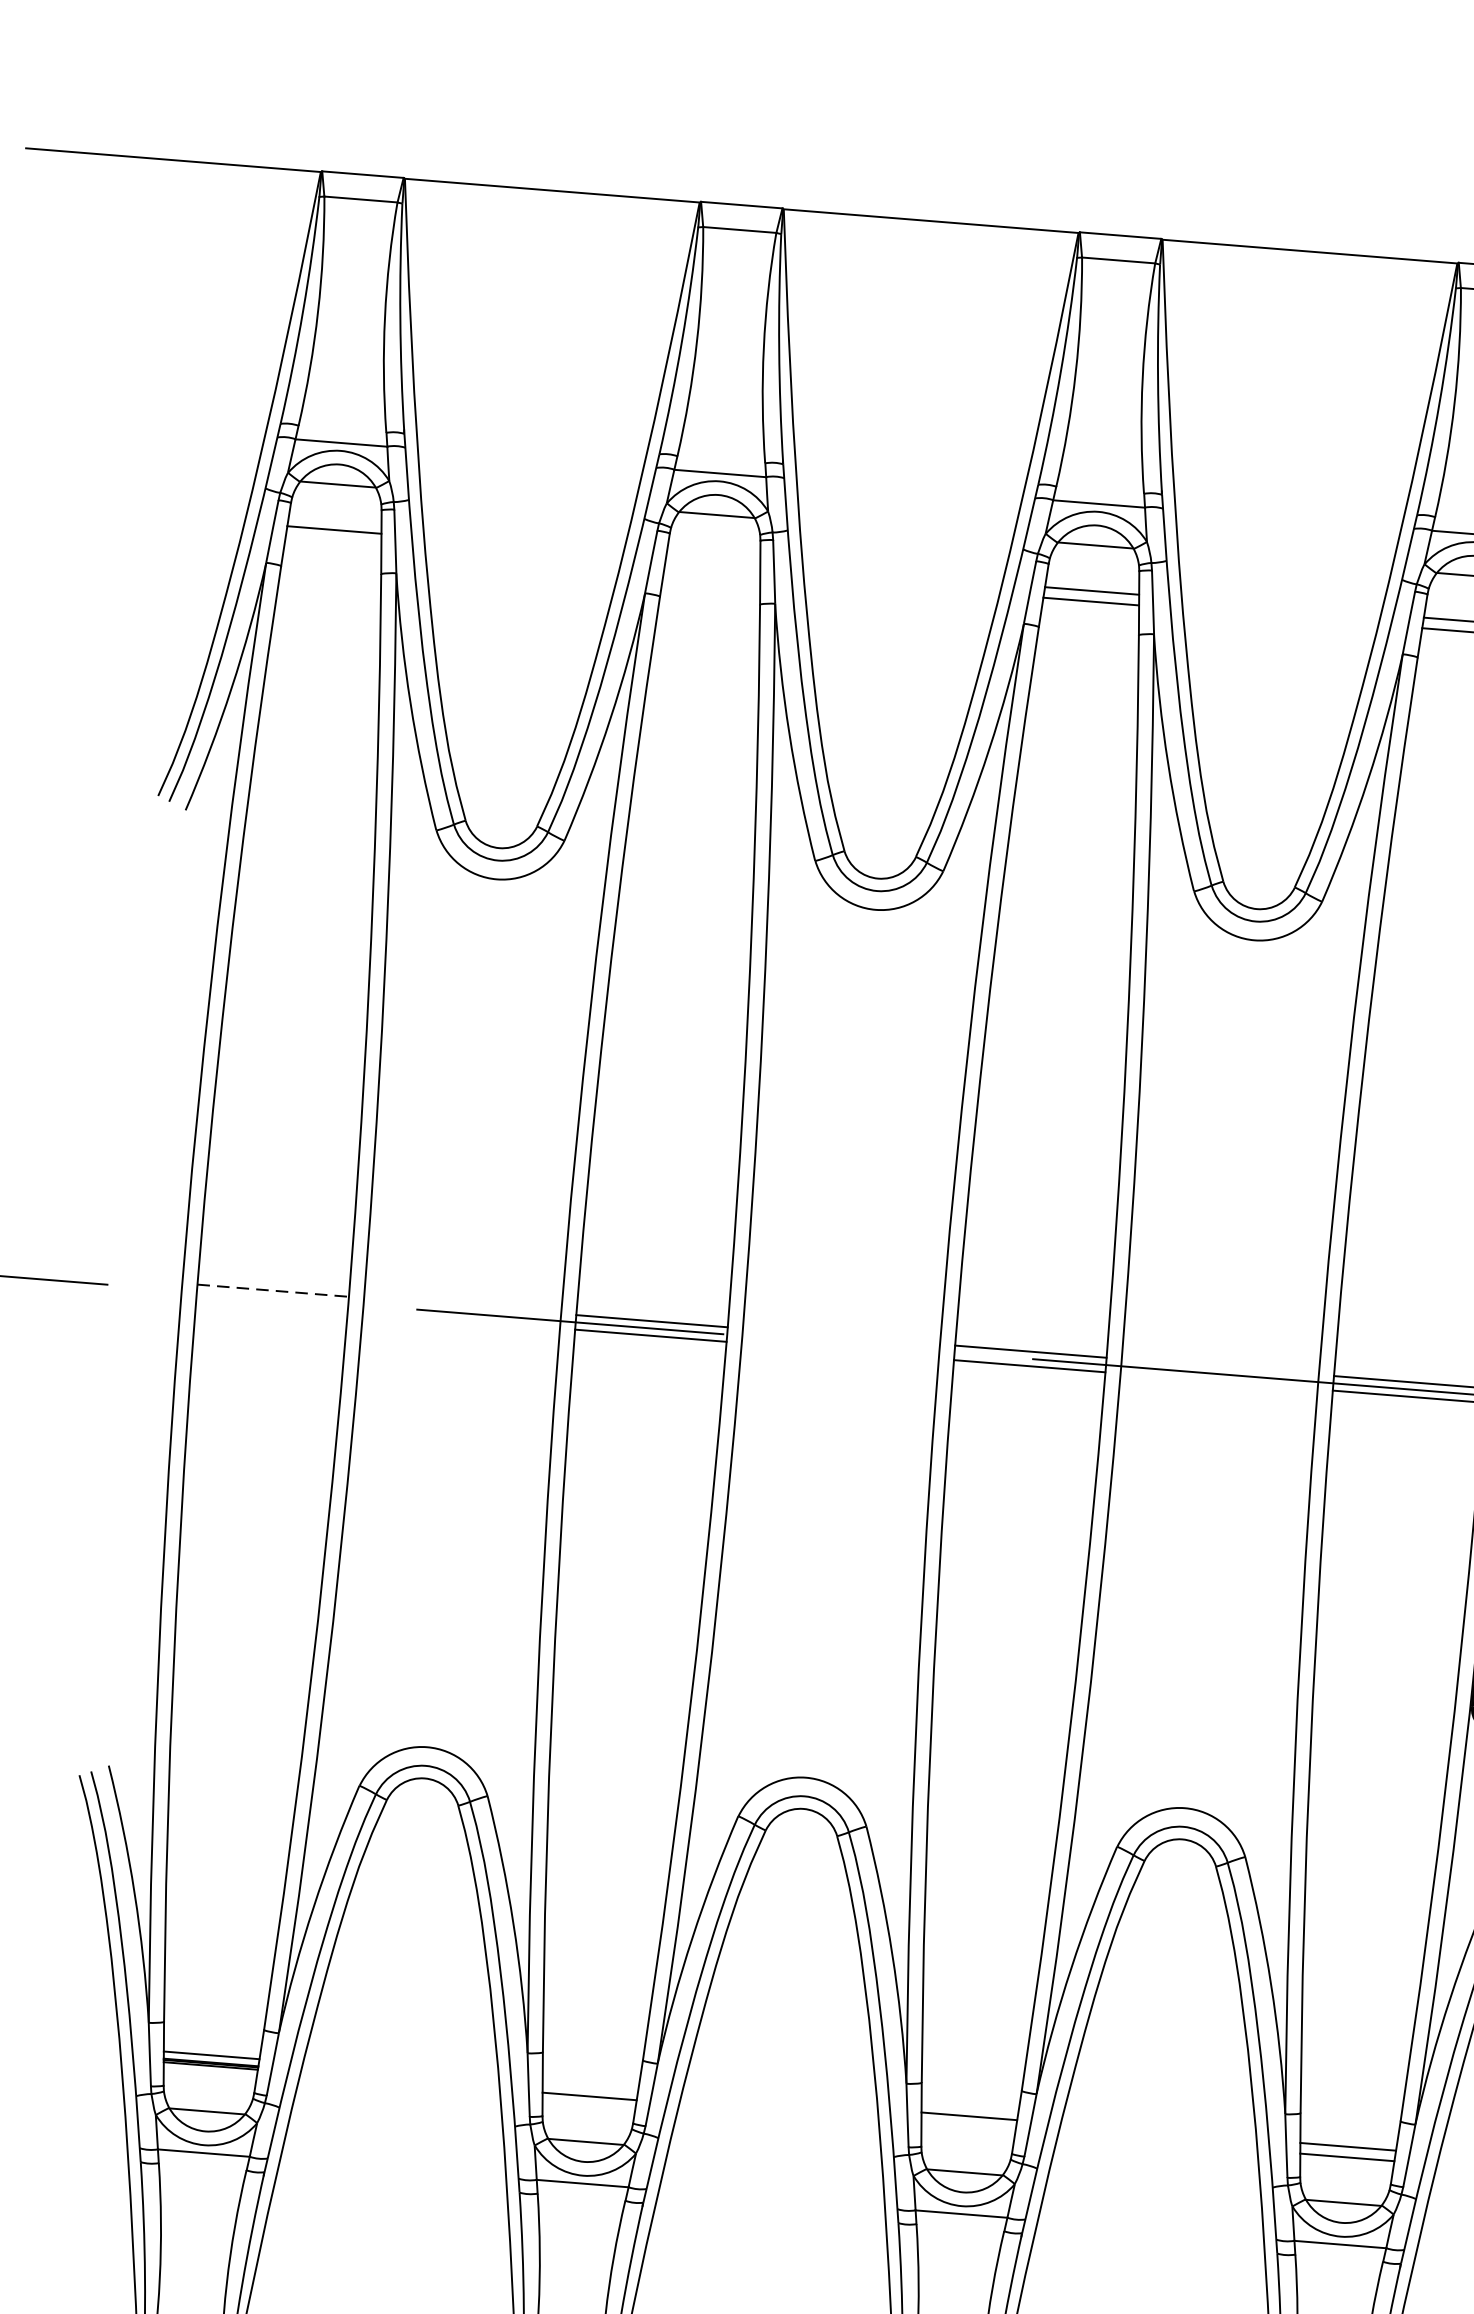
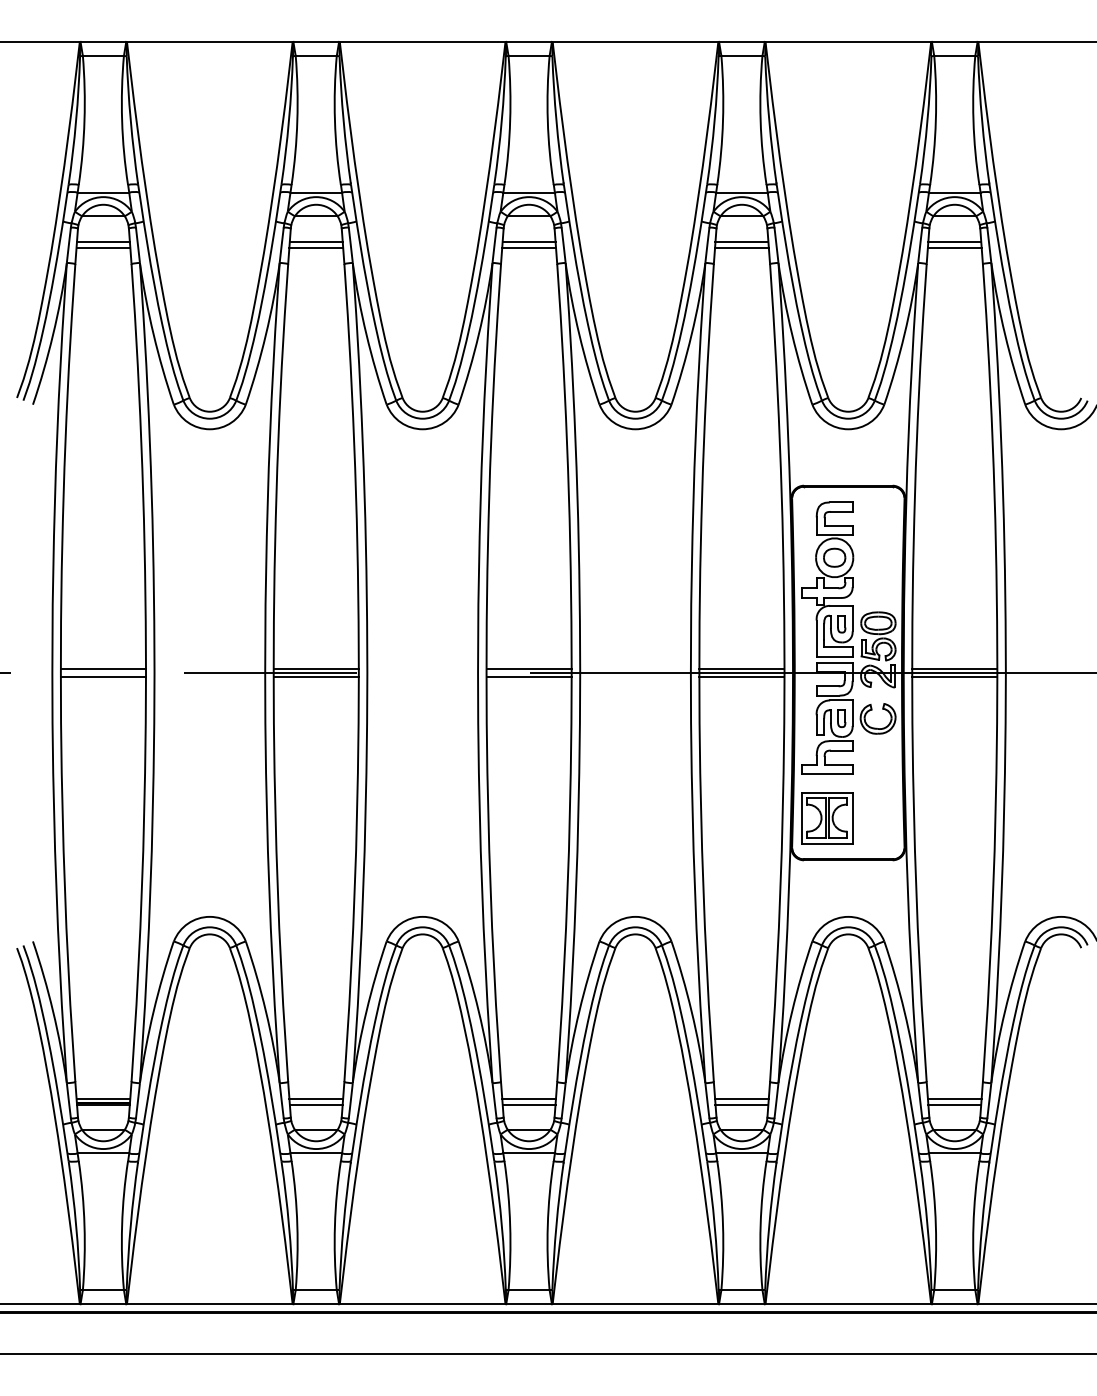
line: (333, 540) -> (103, 247), added
line: (711, 560) -> (315, 241), added
line: (712, 571) -> (316, 247), added
line: (273, 1289) -> (103, 668), dashed -> solid
line: (270, 1305) -> (102, 677), added
line: (590, 2085) -> (316, 1098), added
line: (967, 2126) -> (528, 1104), added

